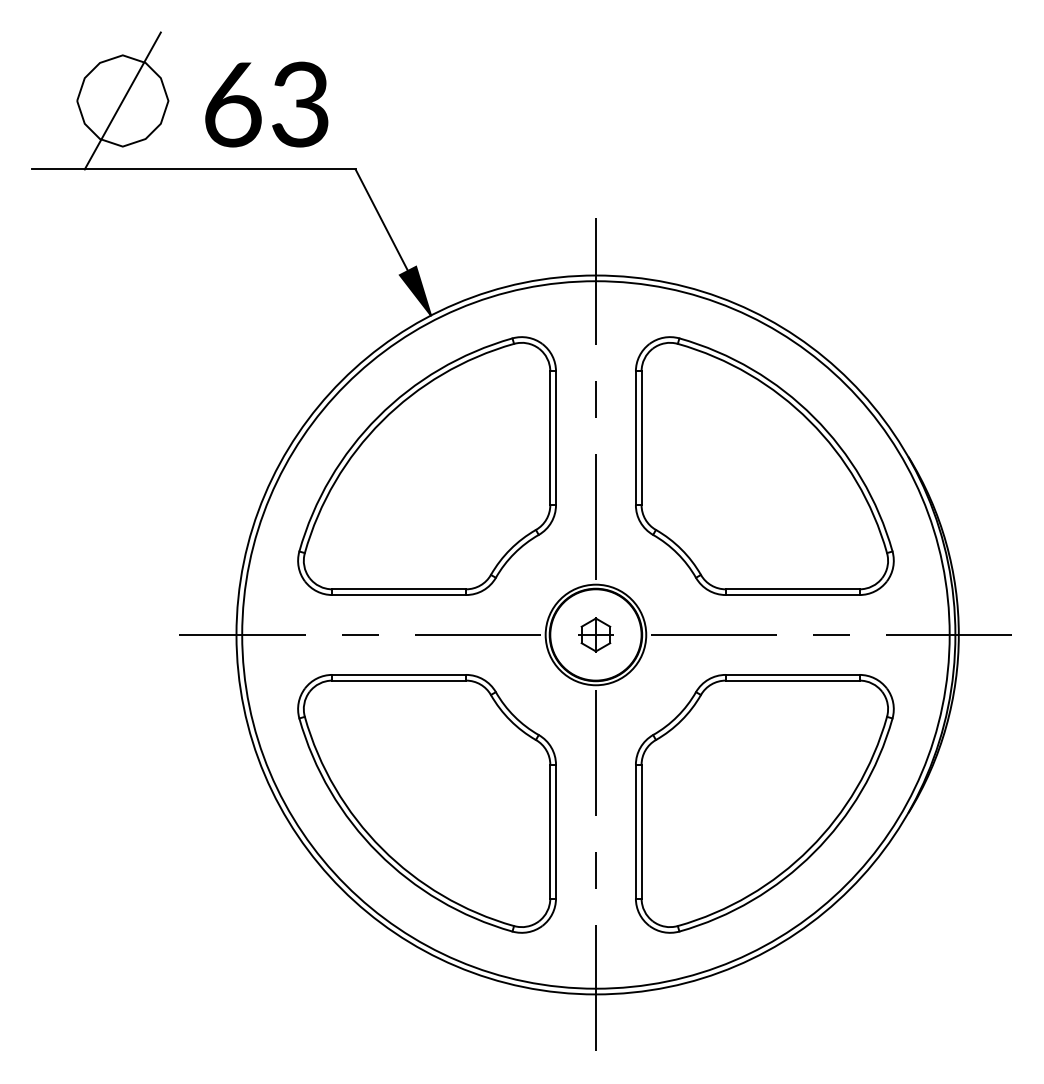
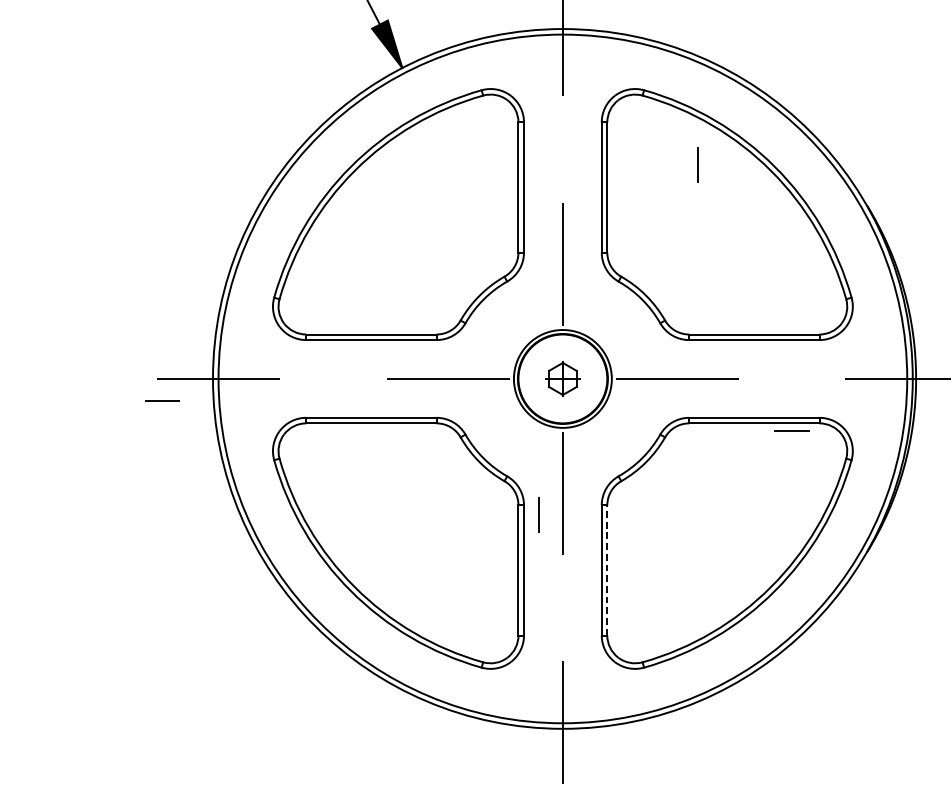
line: (595, 399) -> (697, 165), moved
line: (360, 634) -> (162, 400), moved
line: (831, 634) -> (792, 430), moved
line: (641, 831) -> (607, 570), solid -> dashed
line: (595, 870) -> (538, 514), moved

